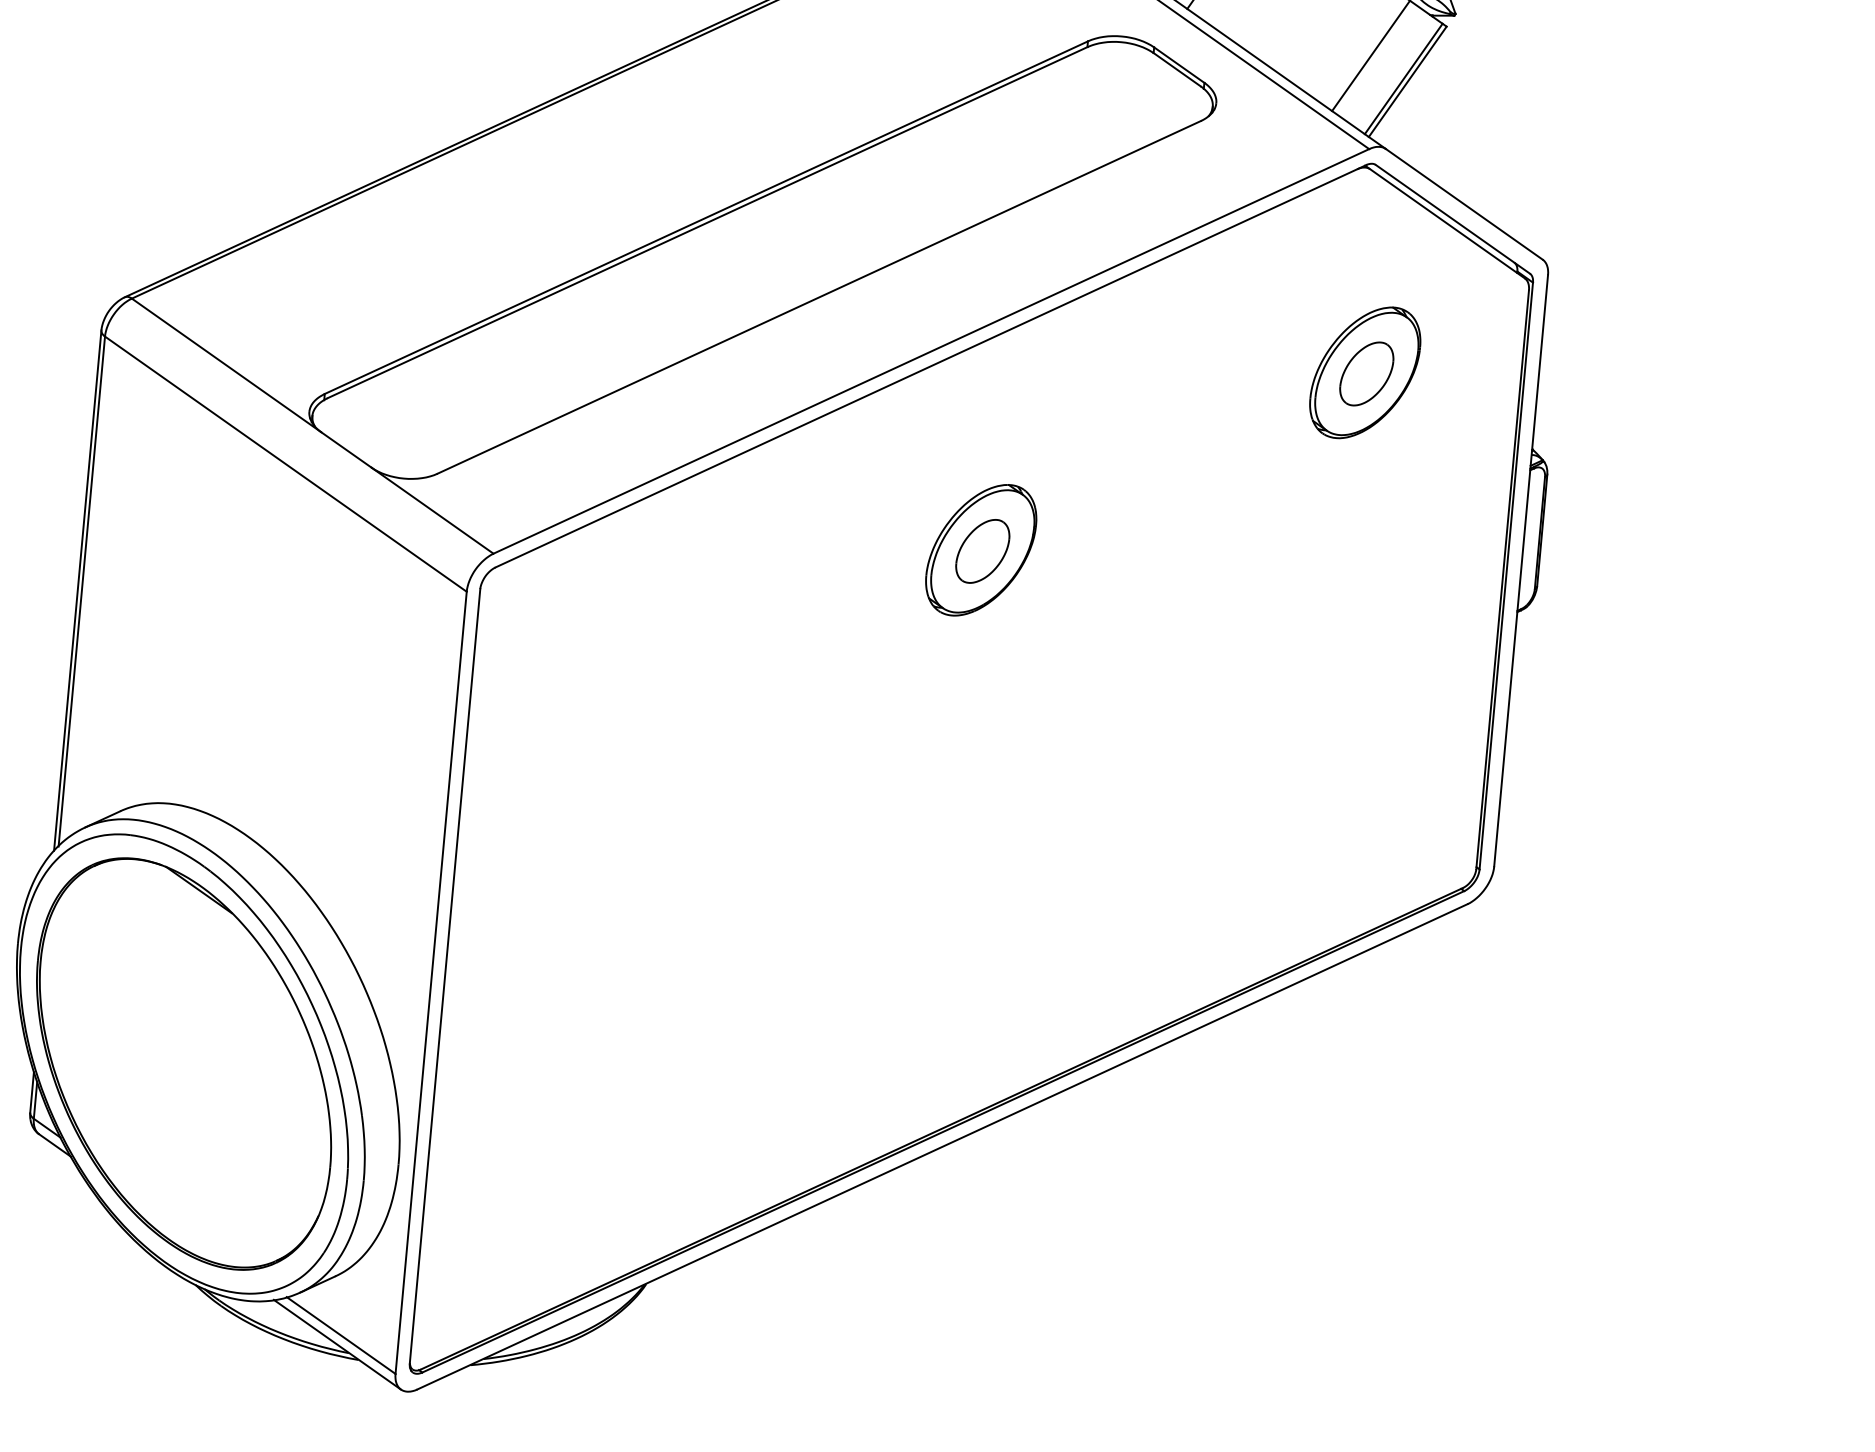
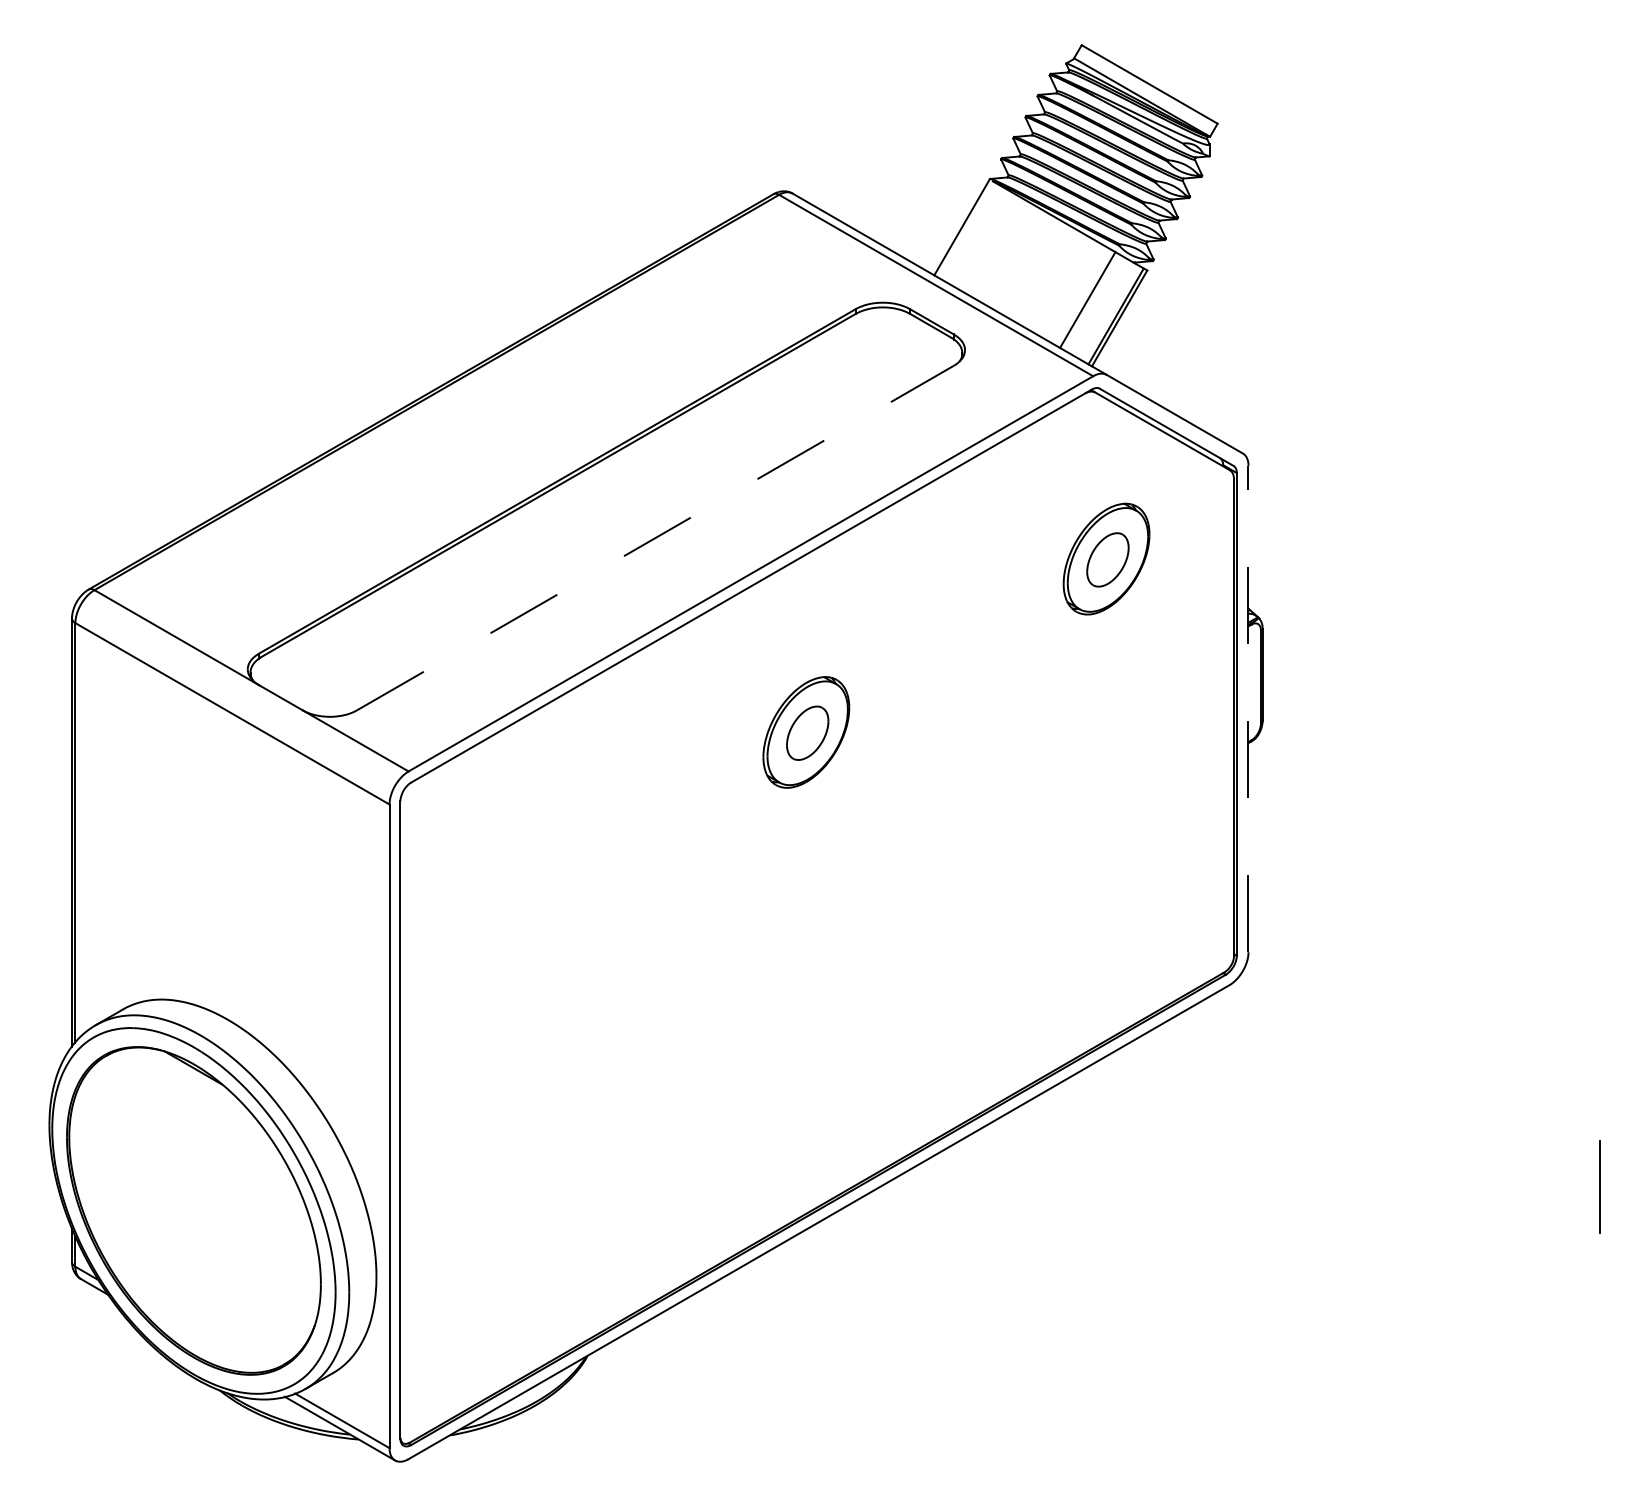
line: (819, 296) -> (655, 537), solid -> dashed
line: (1521, 570) -> (1248, 708), solid -> dashed

